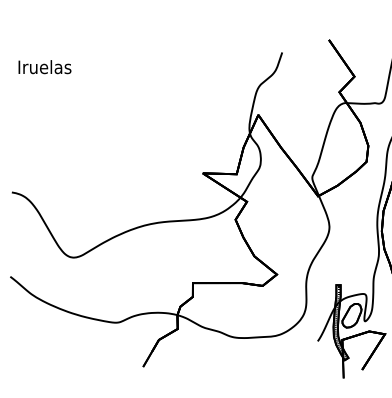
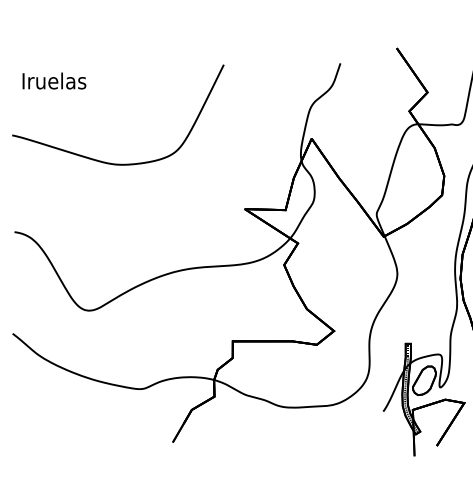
part: (91, 134) -> (110, 162), added

